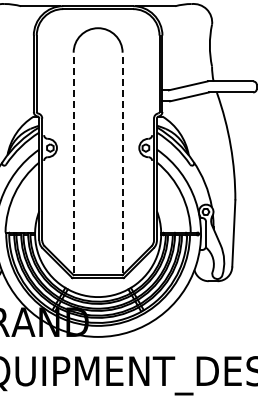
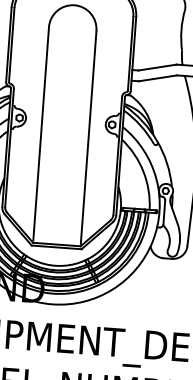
line: (73, 162) -> (41, 133), dashed -> solid
line: (122, 162) -> (88, 137), dashed -> solid

